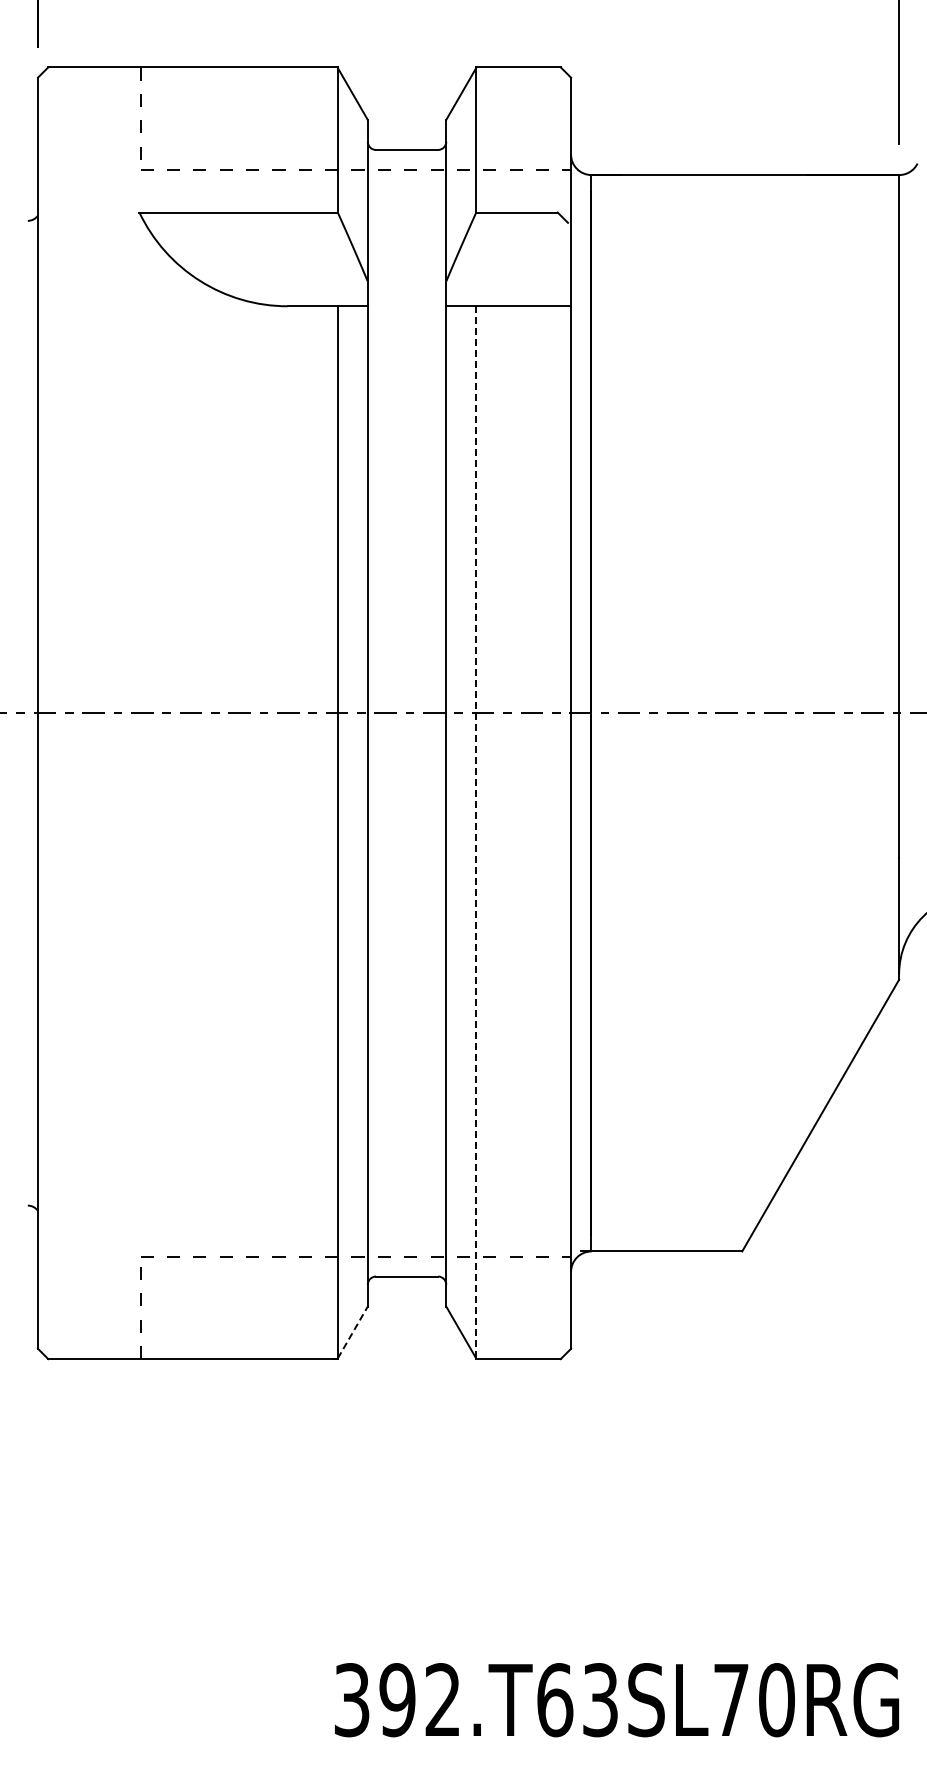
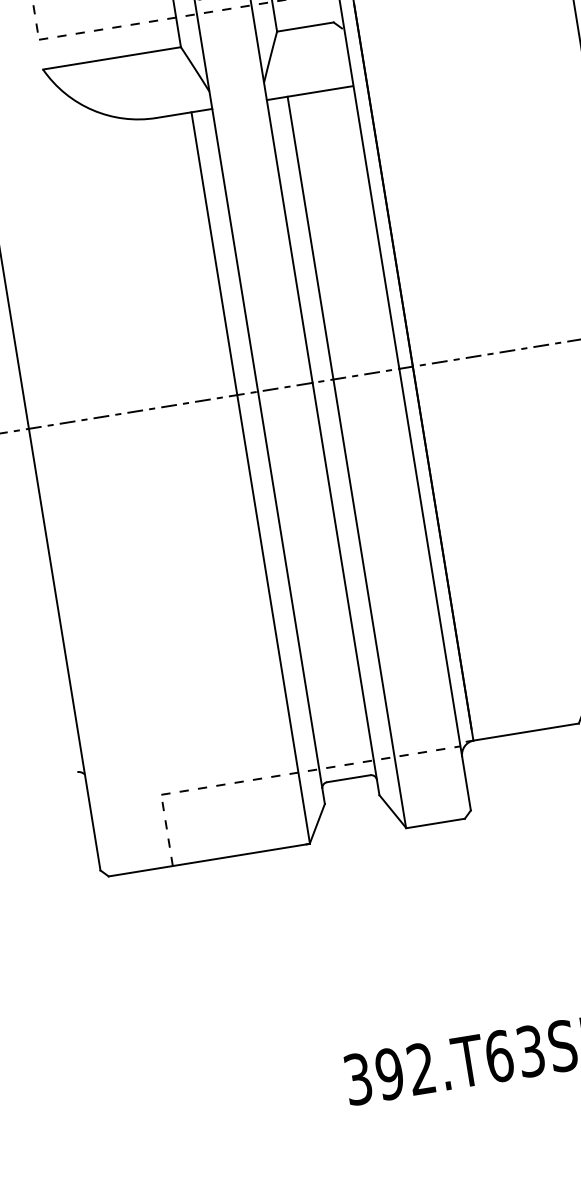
line: (476, 831) -> (346, 461), dashed -> solid
line: (352, 1332) -> (317, 823), dashed -> solid

